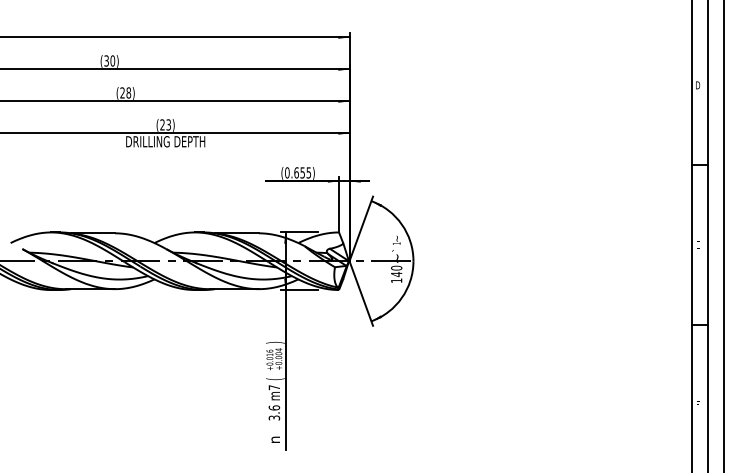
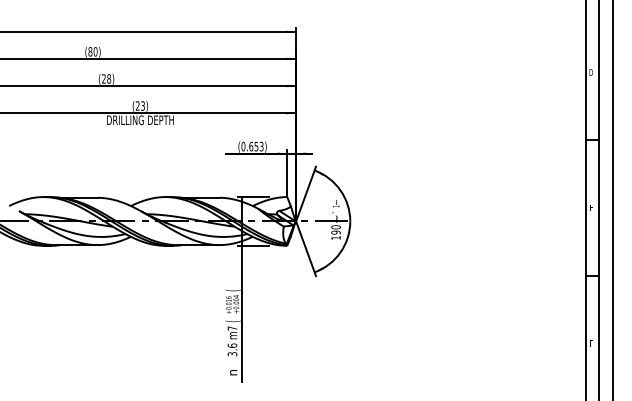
text: (106, 60) -> (90, 51), (30) -> (80)
text: (308, 172) -> (261, 146), (0.655) -> (0.653)
text: (396, 274) -> (335, 232), 140 -> 190
text: (275, 342) -> (233, 290), ) -> (

